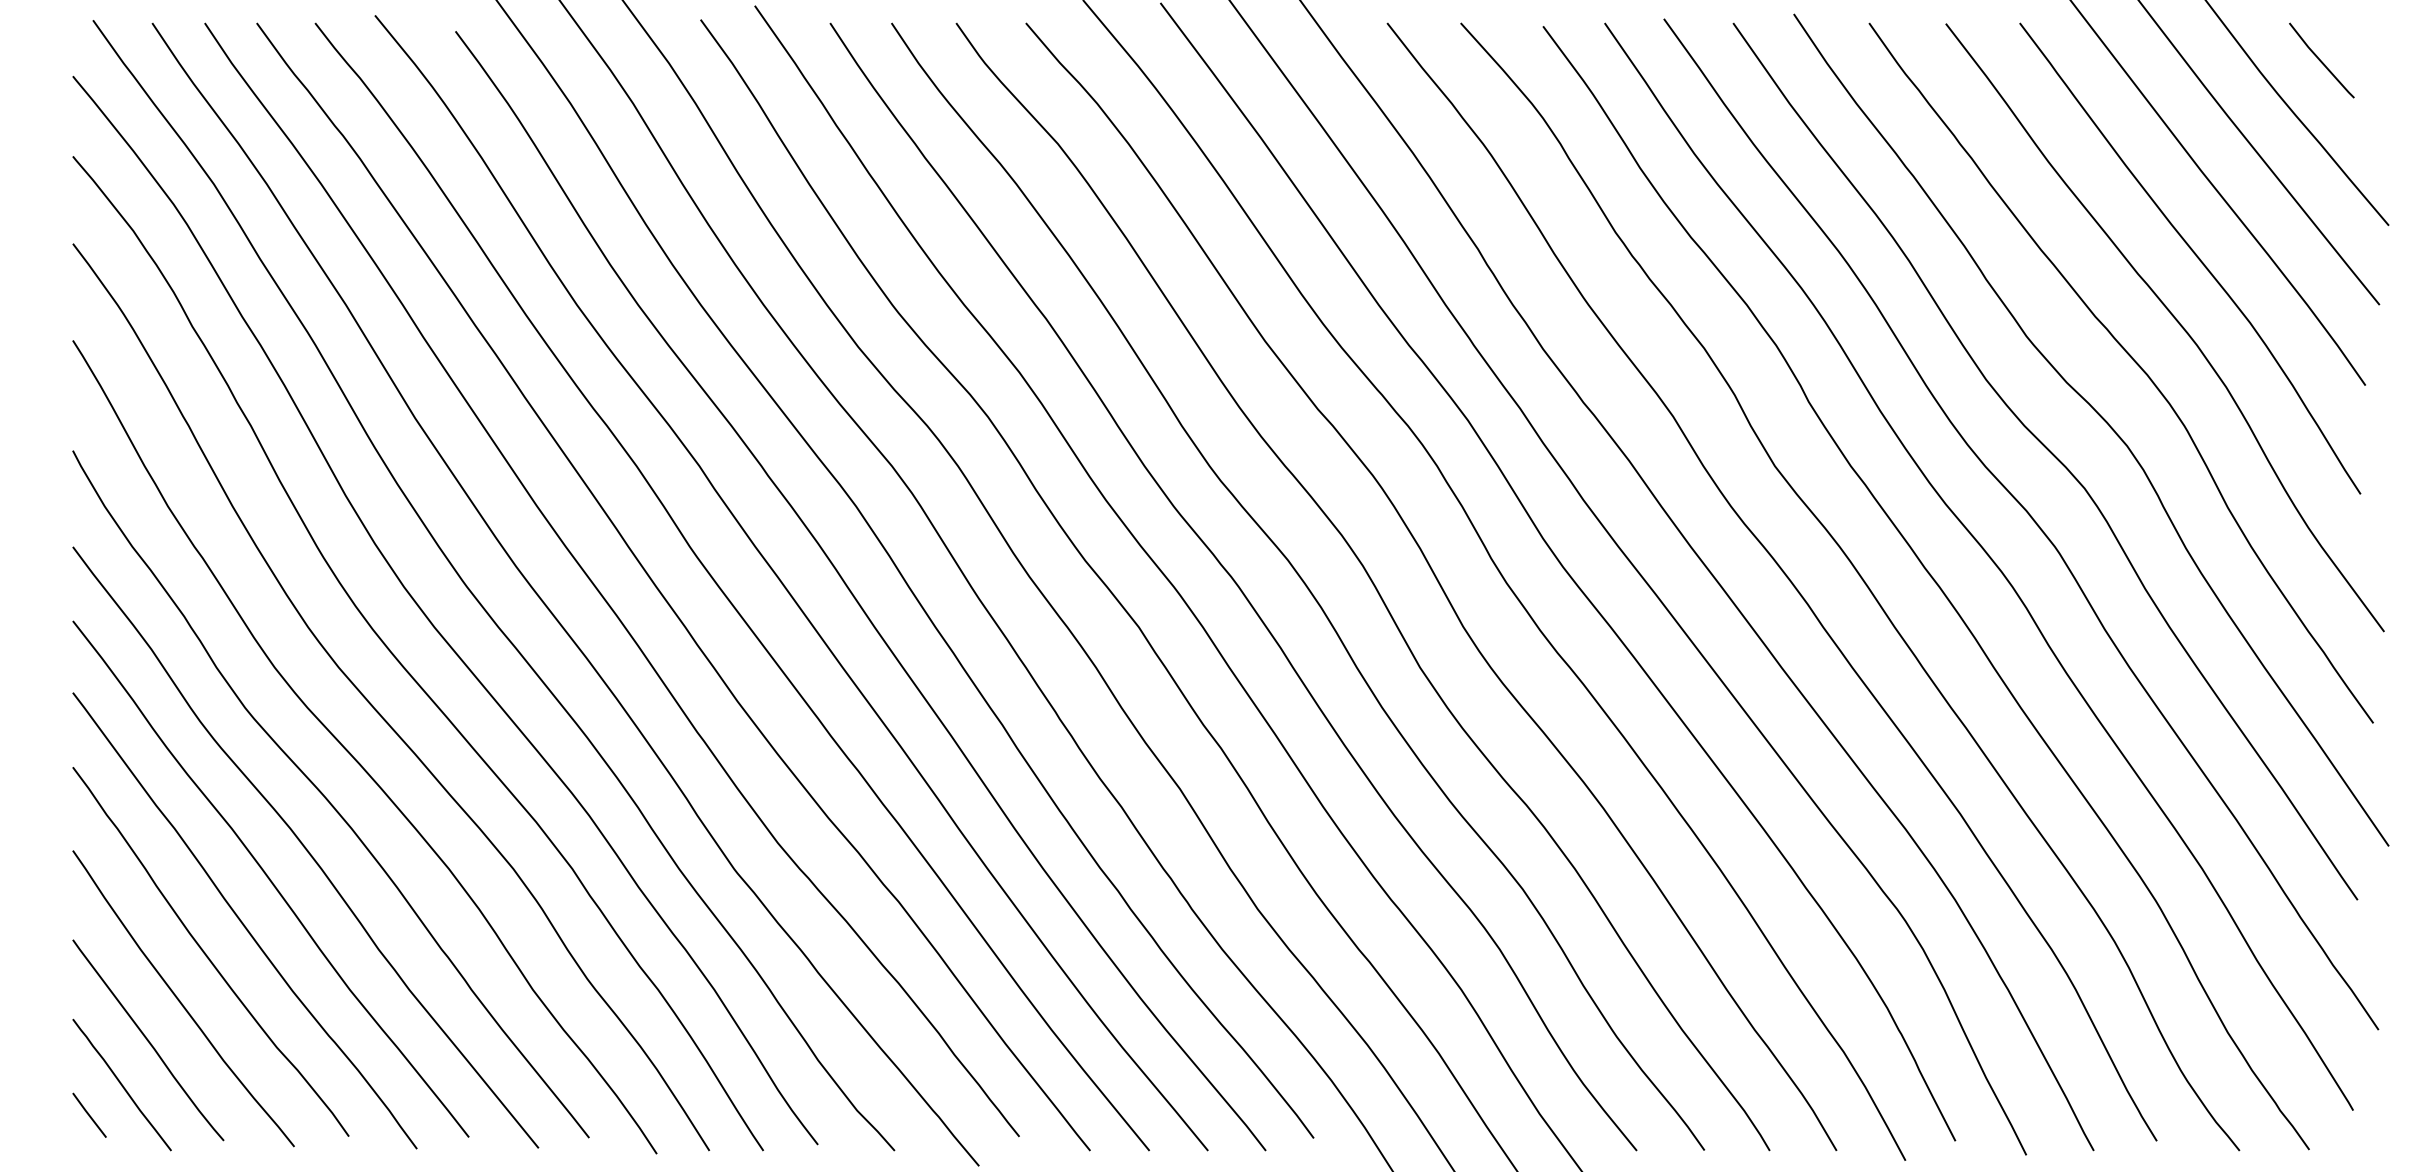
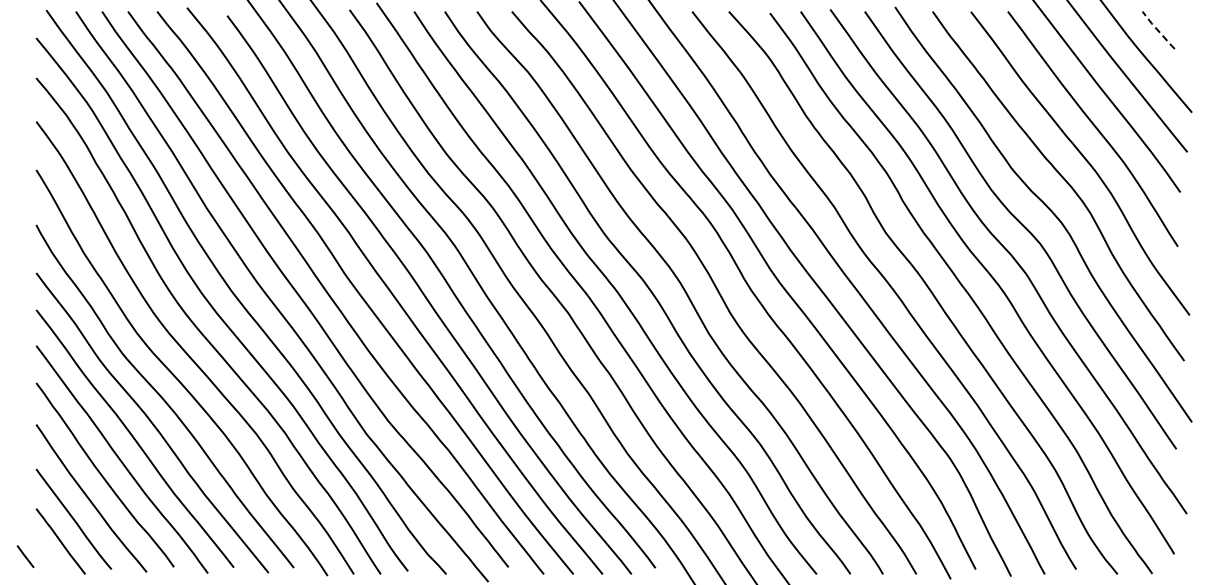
line: (2319, 61) -> (1157, 30), solid -> dashed
line: (89, 1115) -> (25, 556), moved

